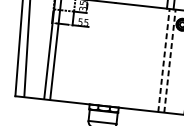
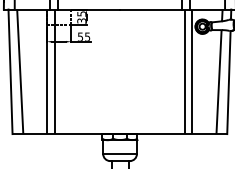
line: (164, 60) -> (185, 71), dashed -> solid
line: (170, 60) -> (192, 71), dashed -> solid

